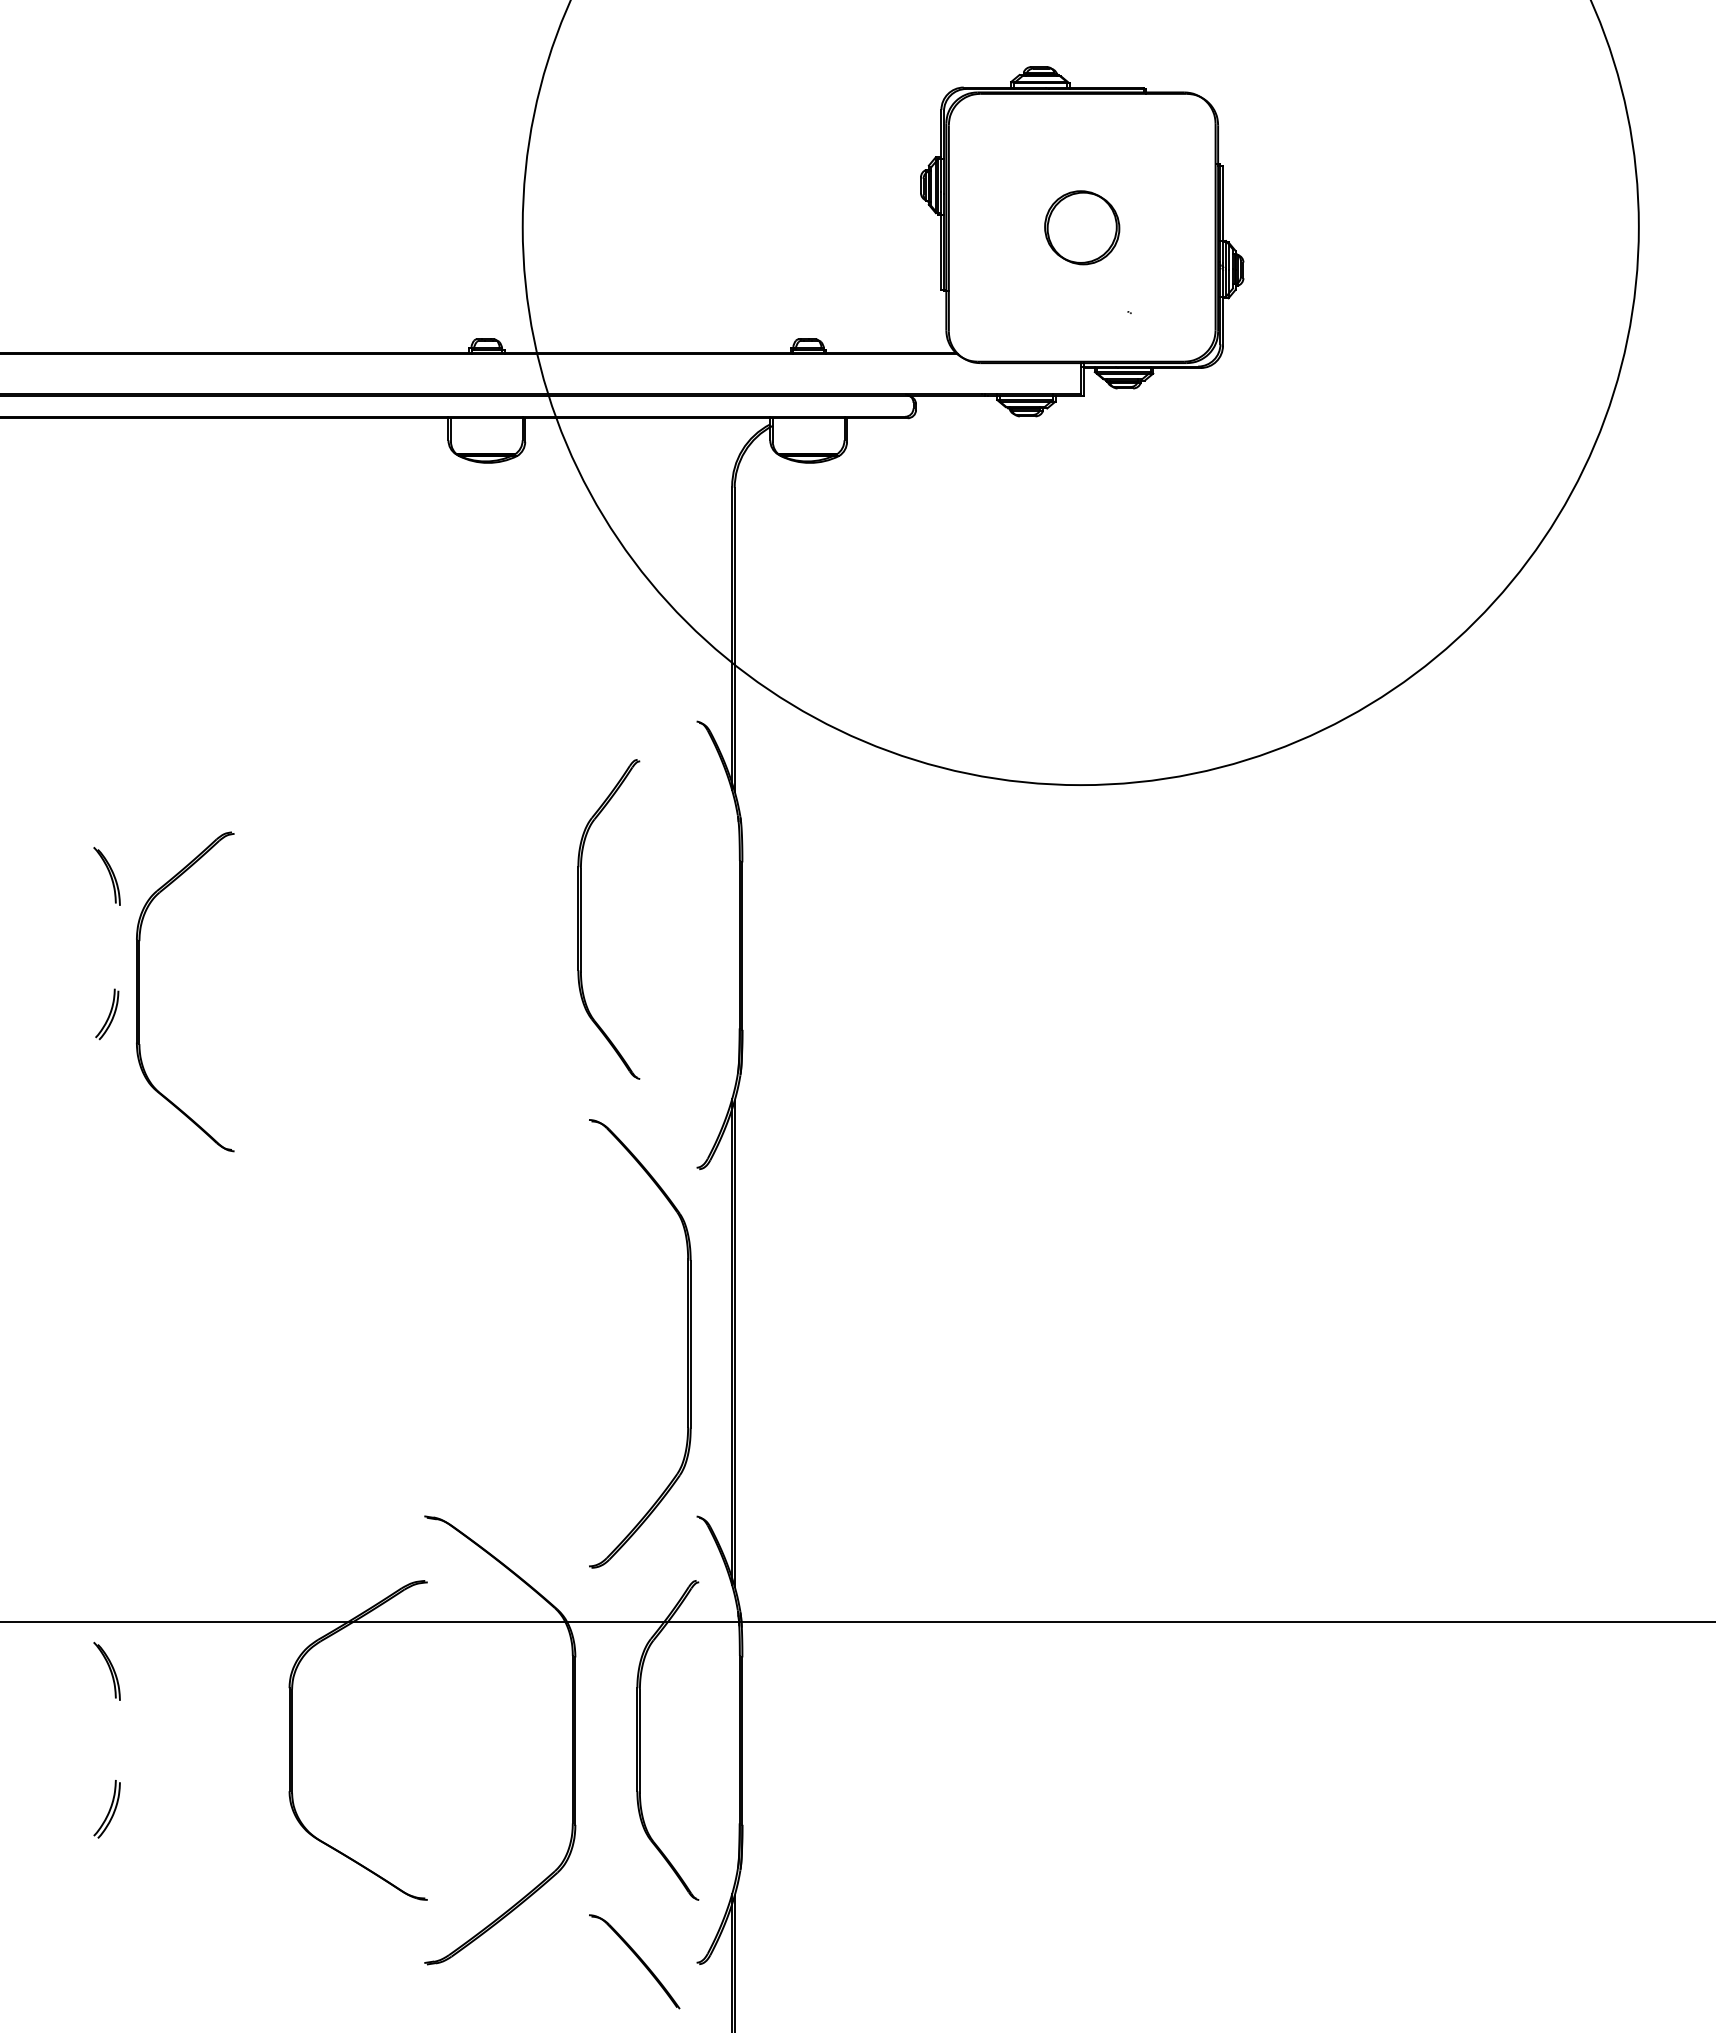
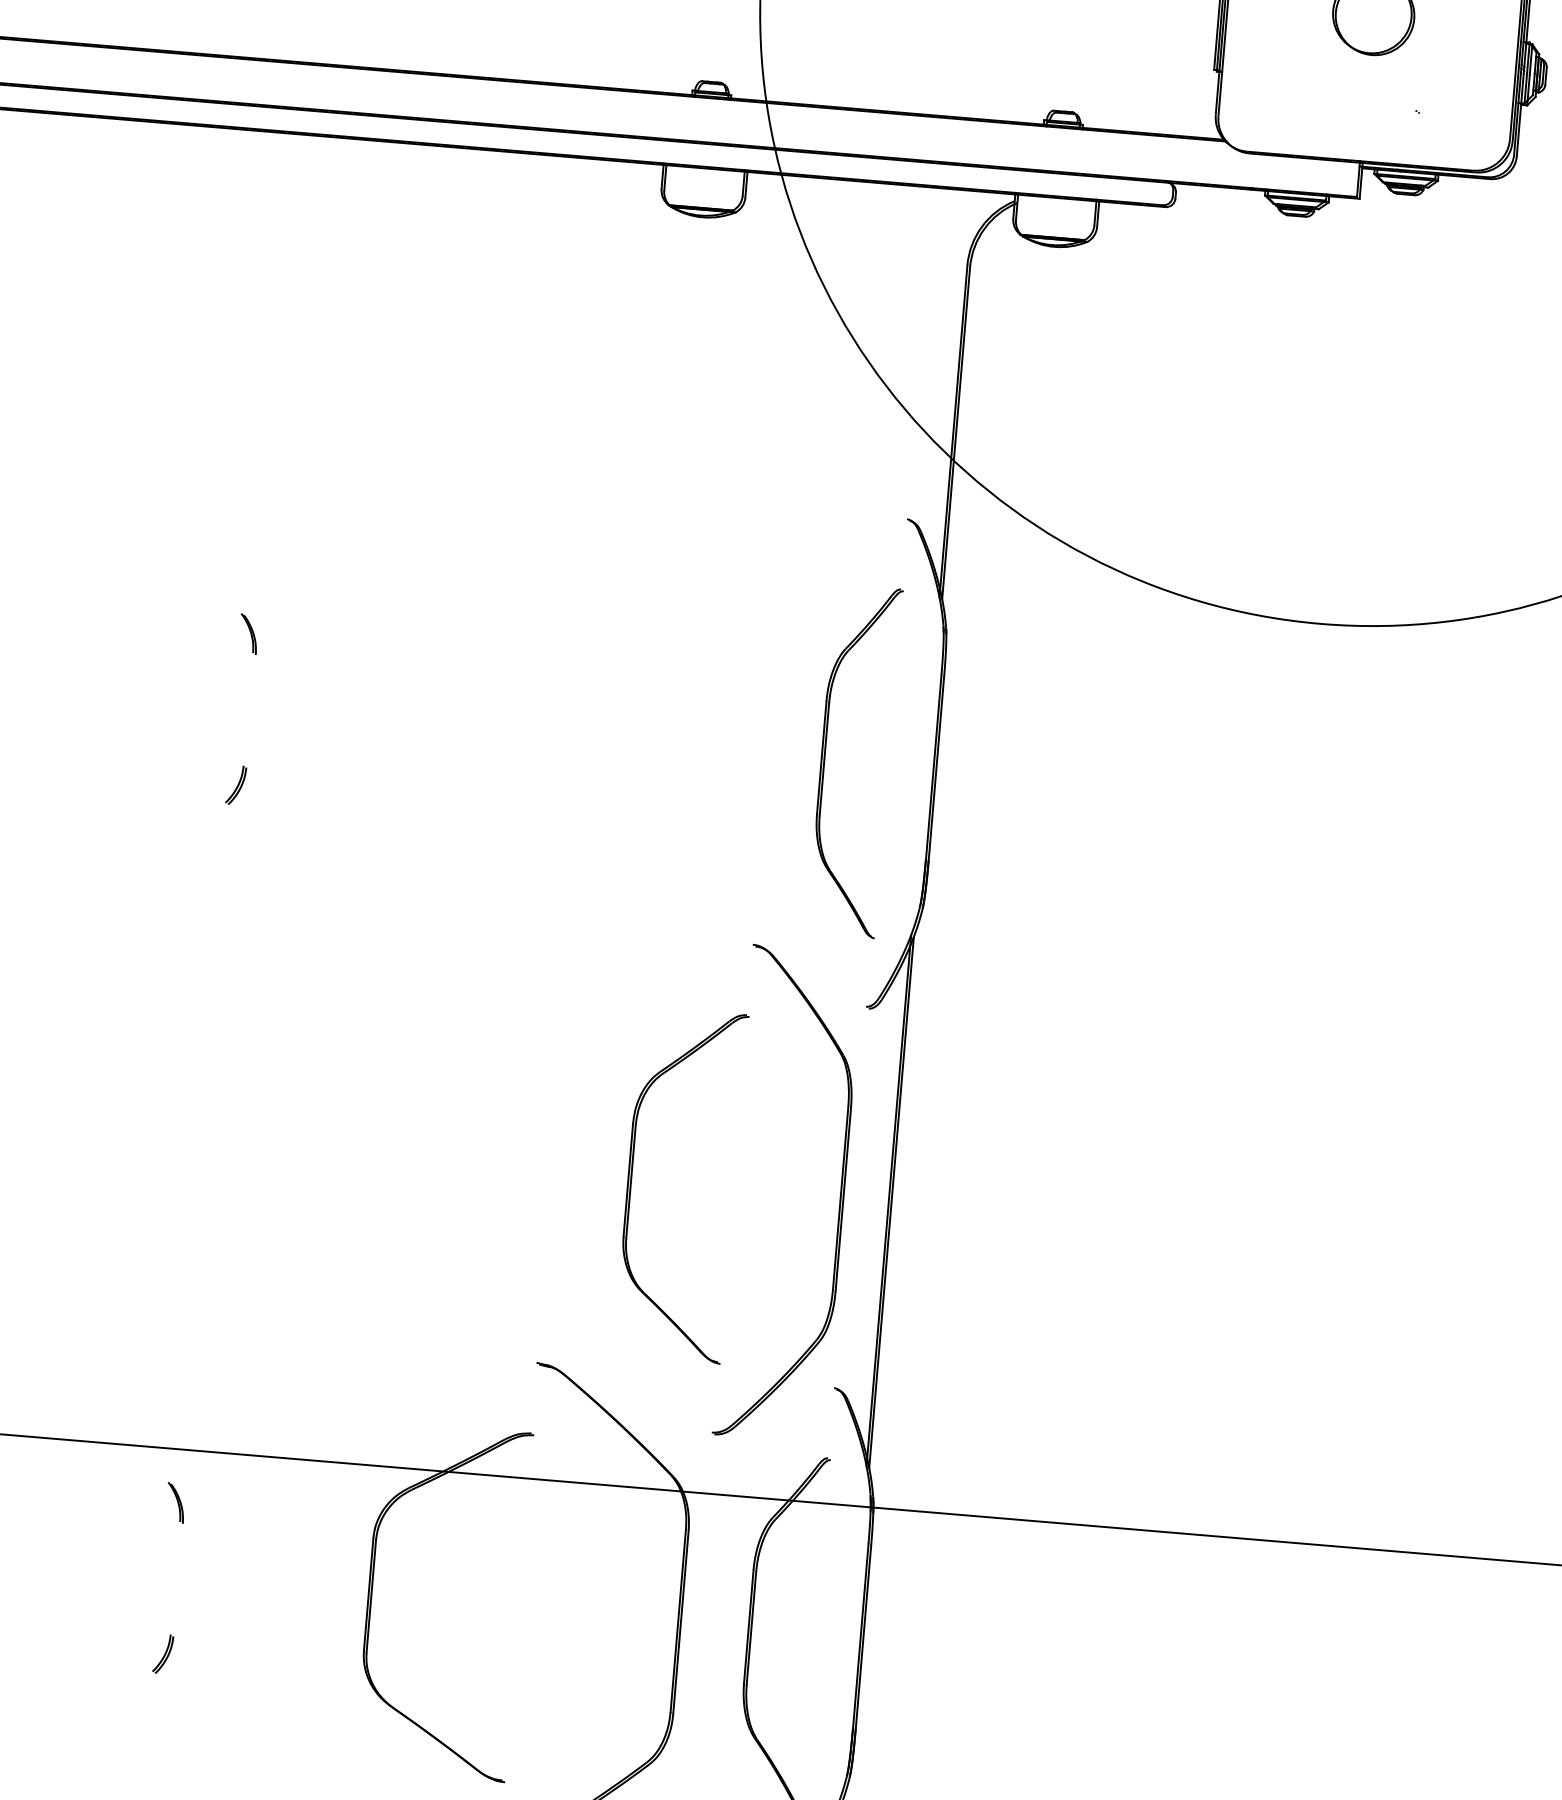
part: (107, 875) -> (249, 633), size x0.62
part: (581, 919) -> (825, 758), moved
part: (139, 991) -> (631, 1180), moved
part: (107, 1014) -> (236, 785), size x0.71
part: (107, 1670) -> (176, 1502), size x0.62
part: (107, 1809) -> (163, 1654), size x0.62

